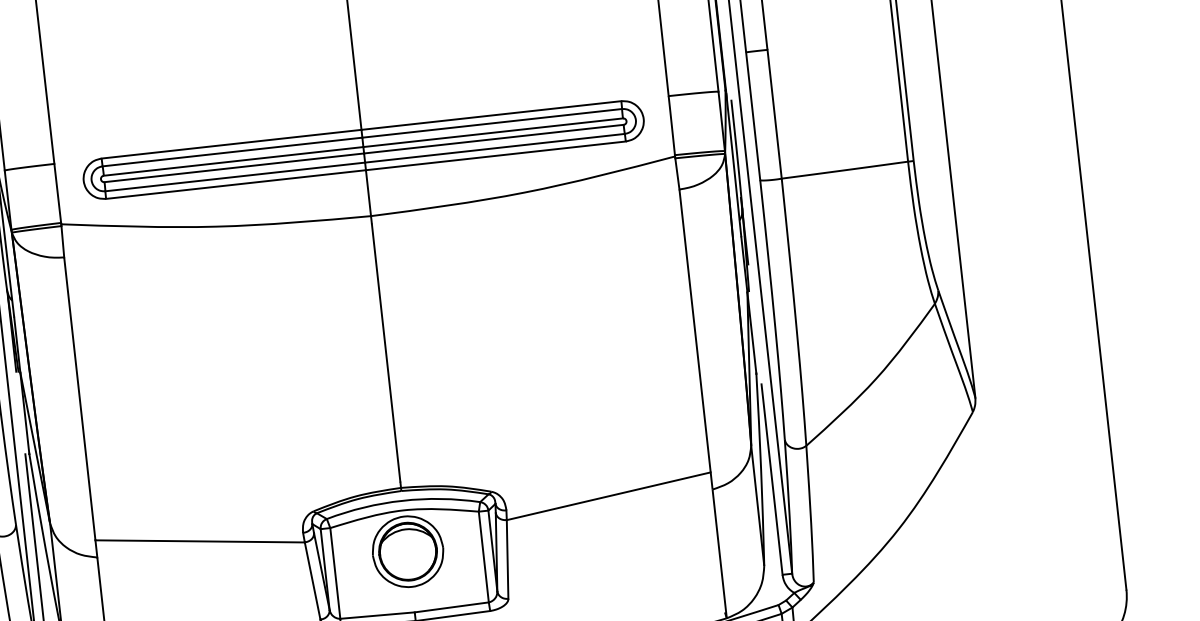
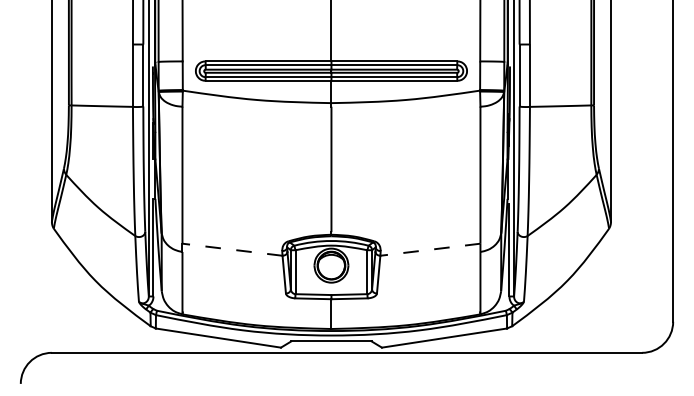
line: (606, 496) -> (429, 249), solid -> dashed
line: (200, 540) -> (232, 249), solid -> dashed

